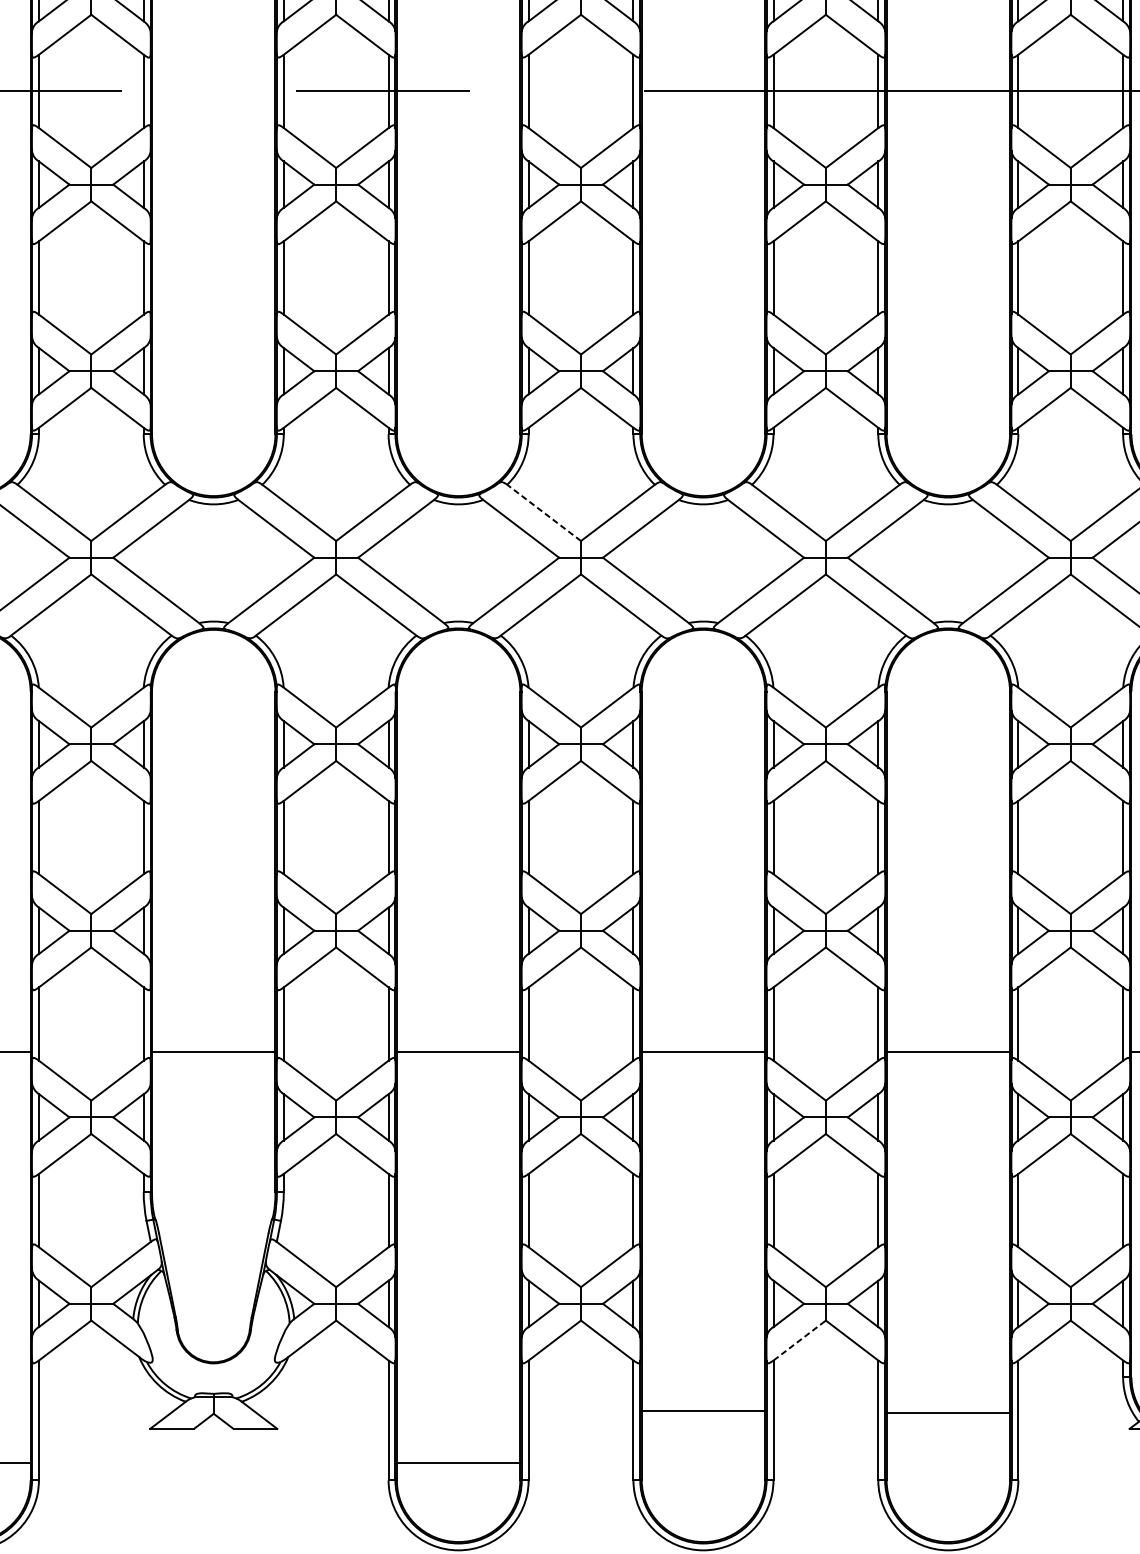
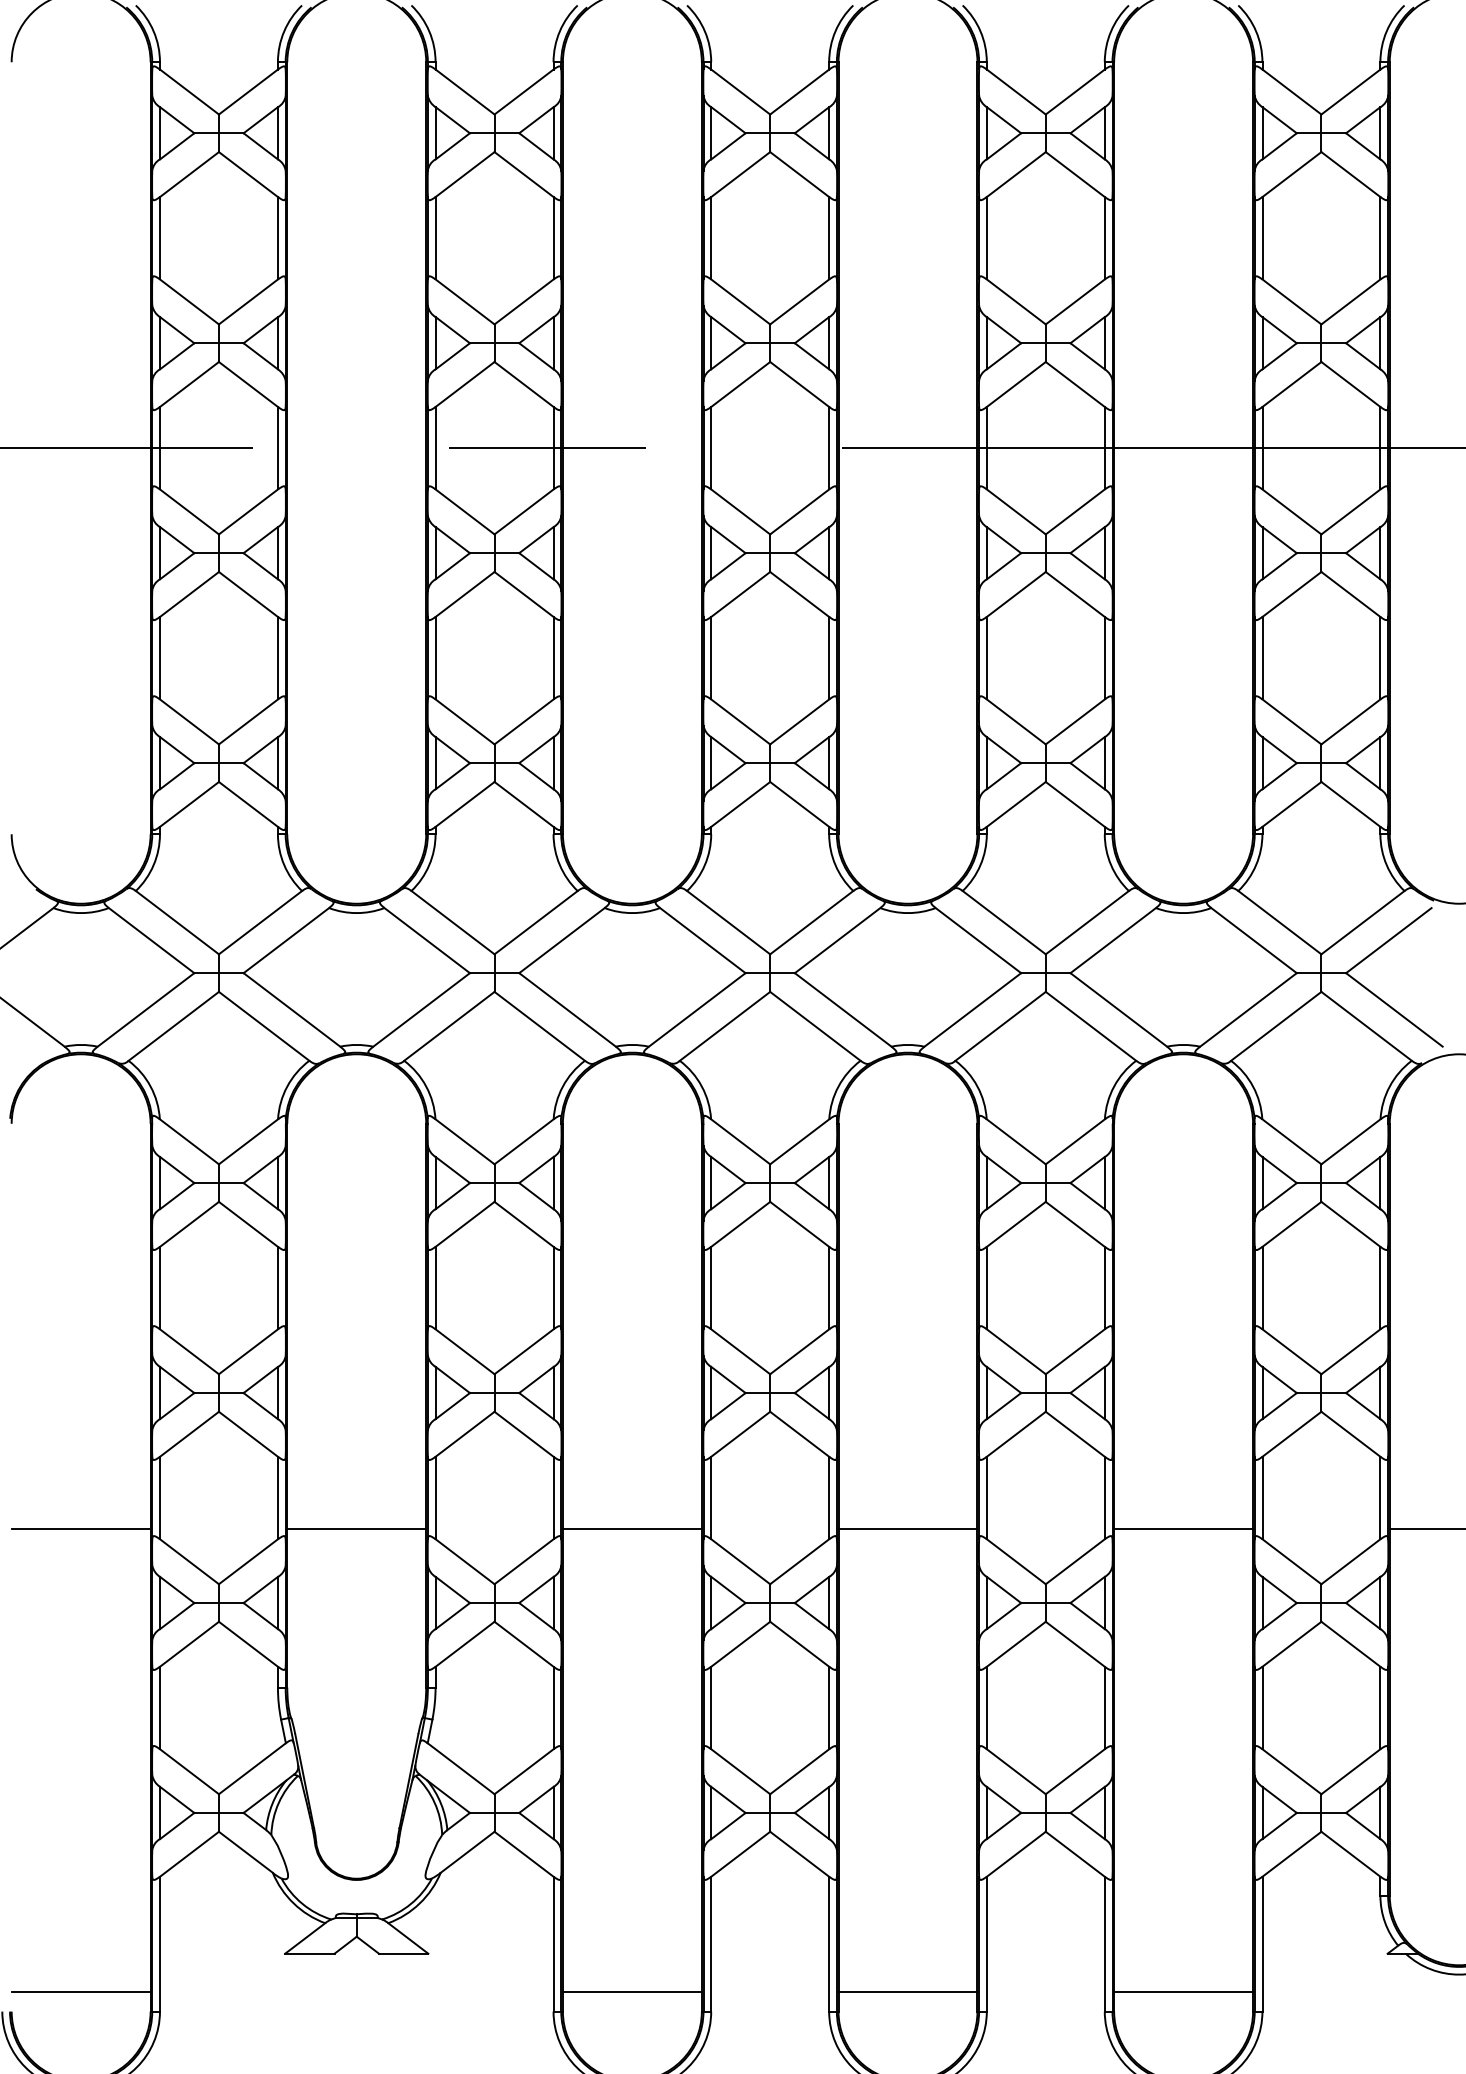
line: (544, 512) -> (728, 922), dashed -> solid
line: (799, 1339) -> (1016, 1853), dashed -> solid
line: (703, 1410) -> (907, 1992), moved
line: (948, 1412) -> (1183, 1992), moved

